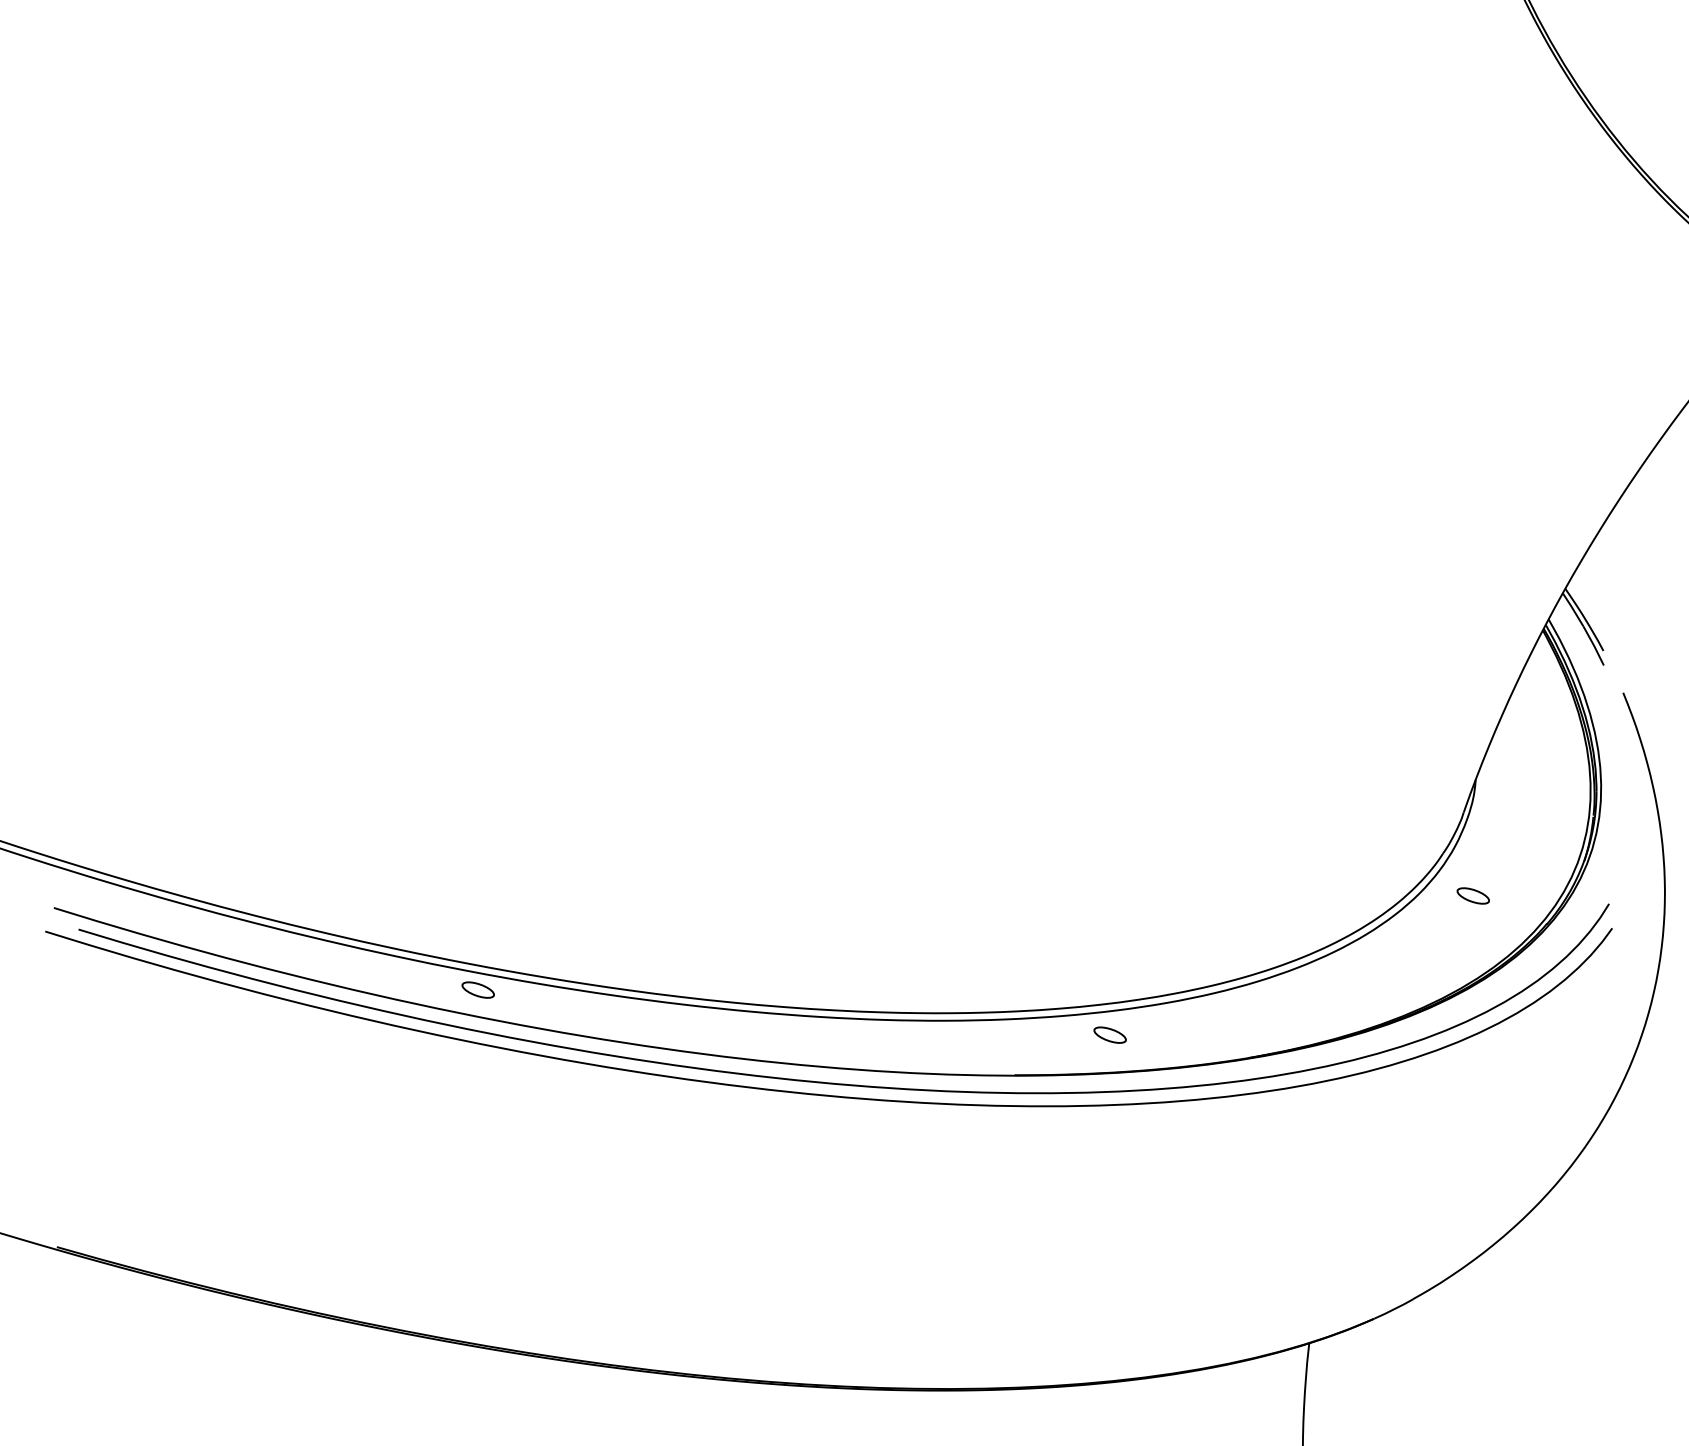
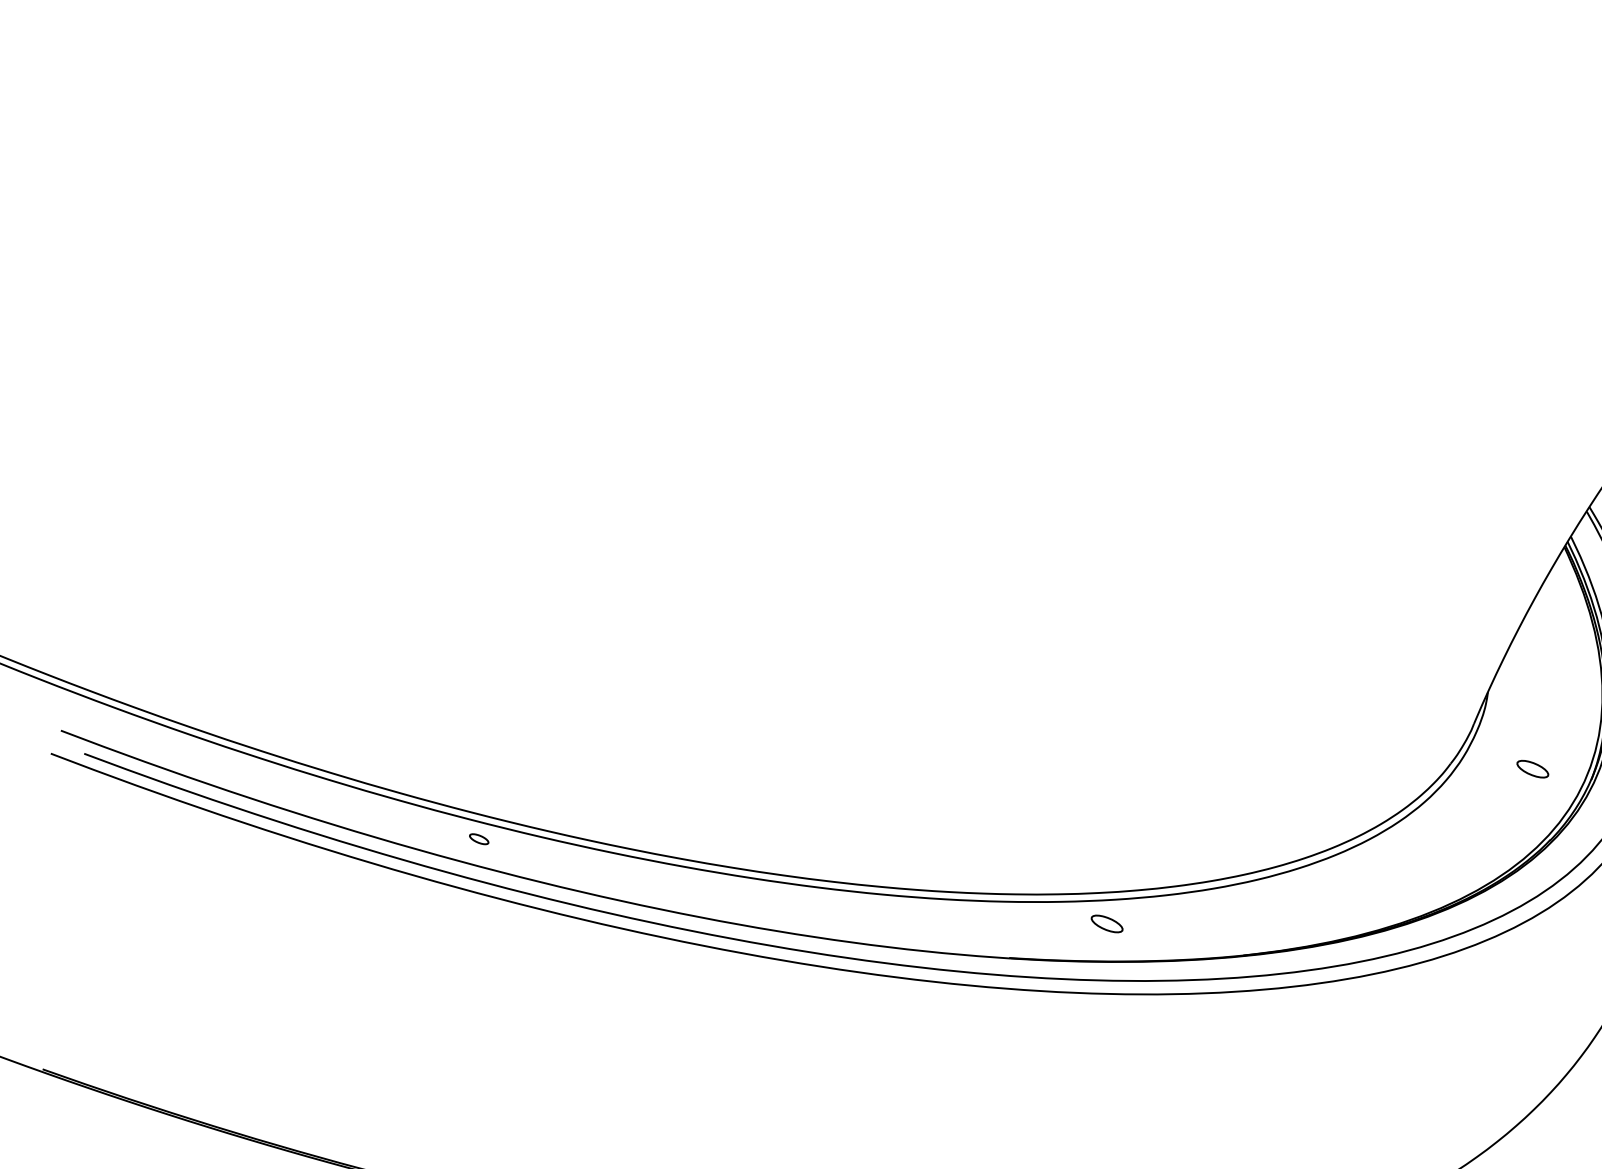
part: (1472, 895) -> (1532, 768), moved
part: (477, 989) -> (478, 838), size x0.6

